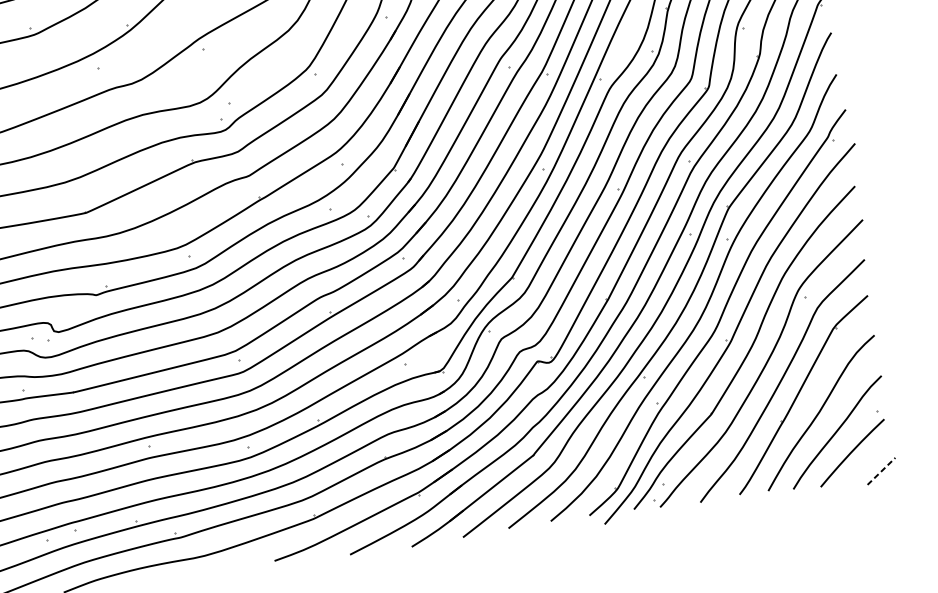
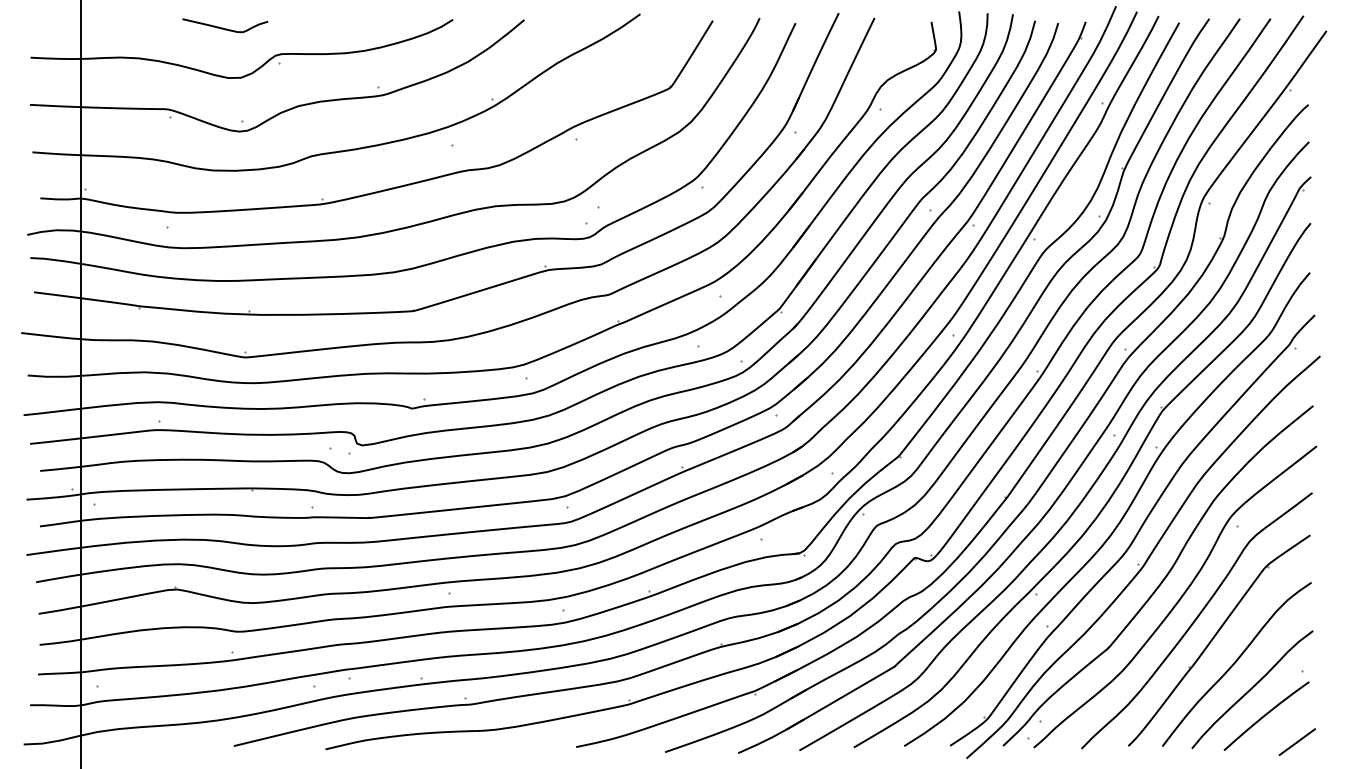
line: (880, 471) -> (1296, 742), dashed -> solid

